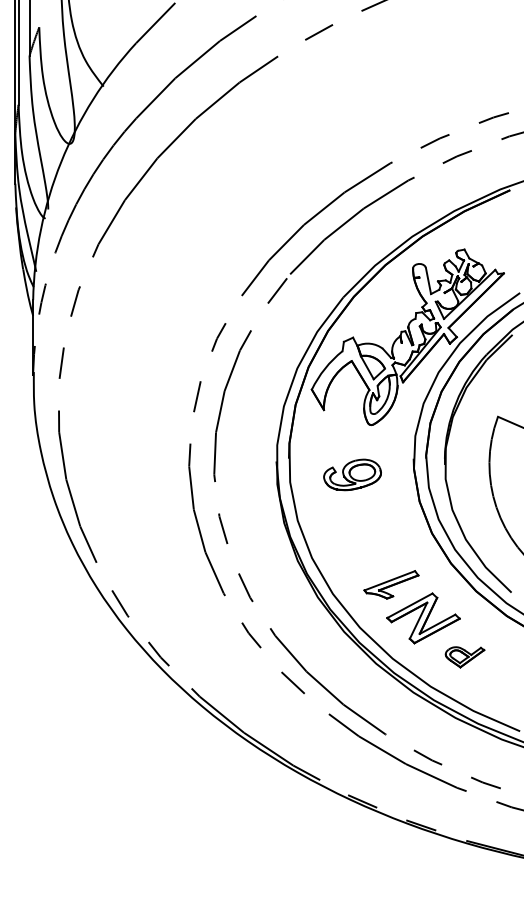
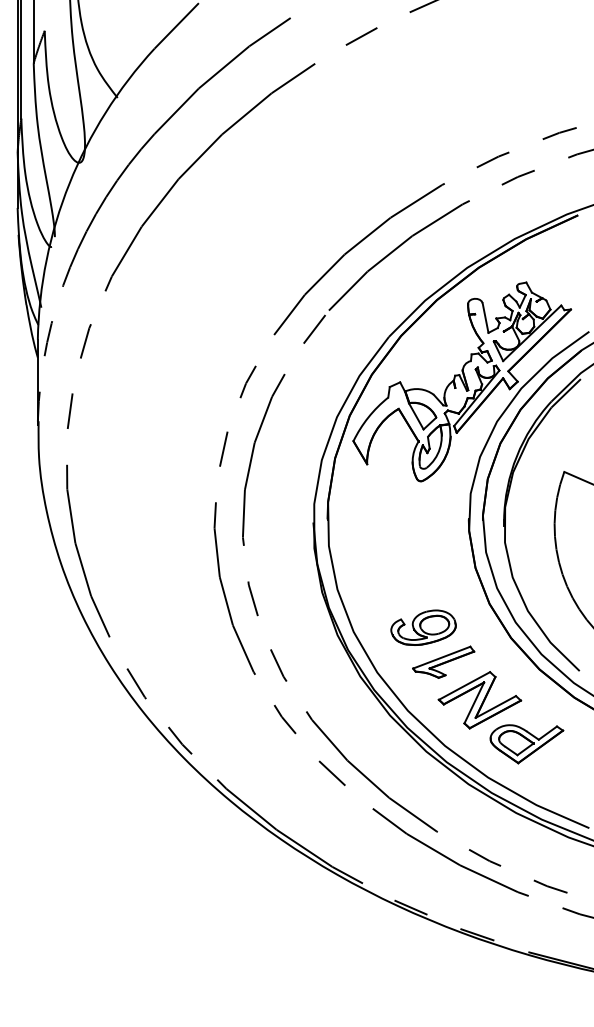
part: (352, 474) -> (423, 627), moved
part: (464, 657) -> (526, 744), size x1.67

